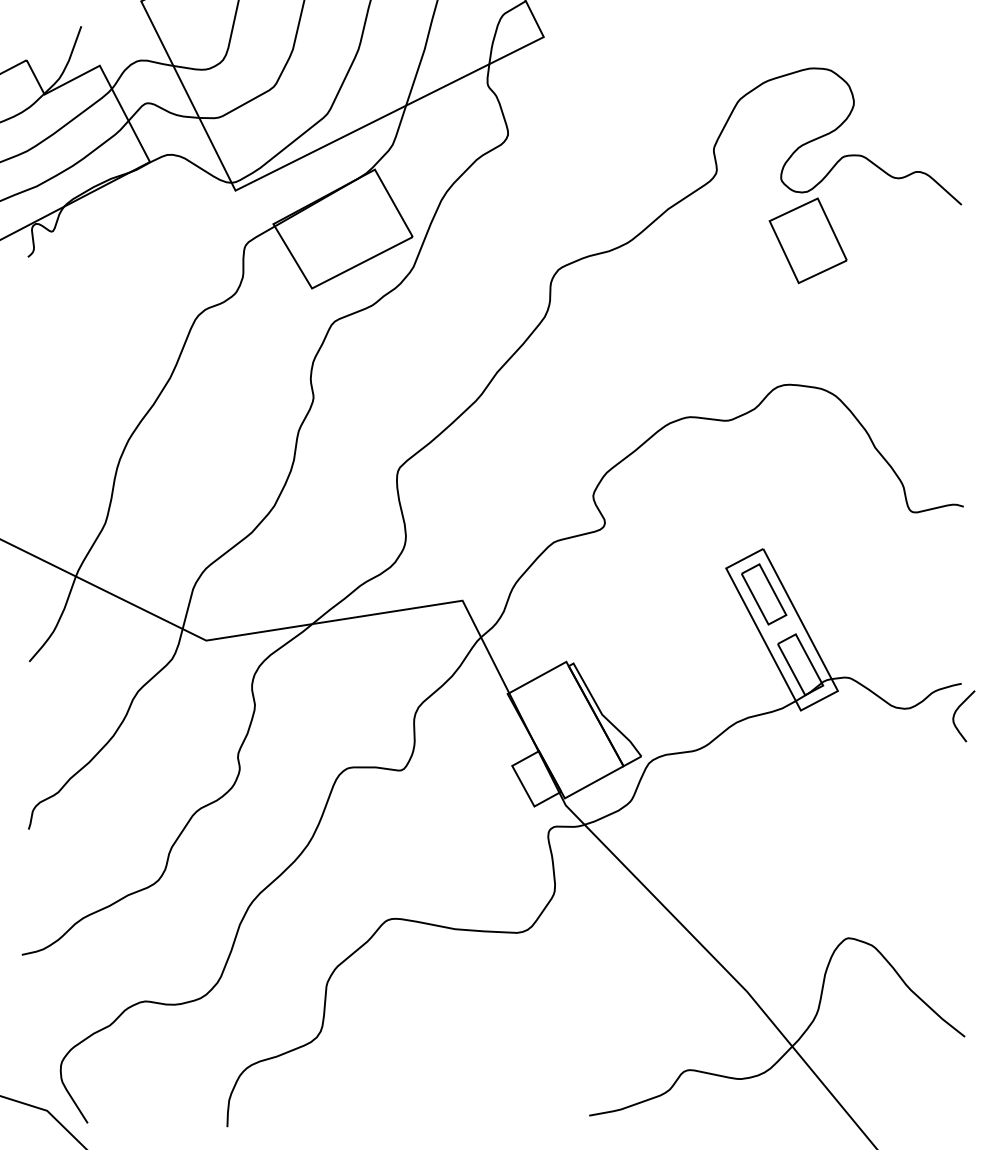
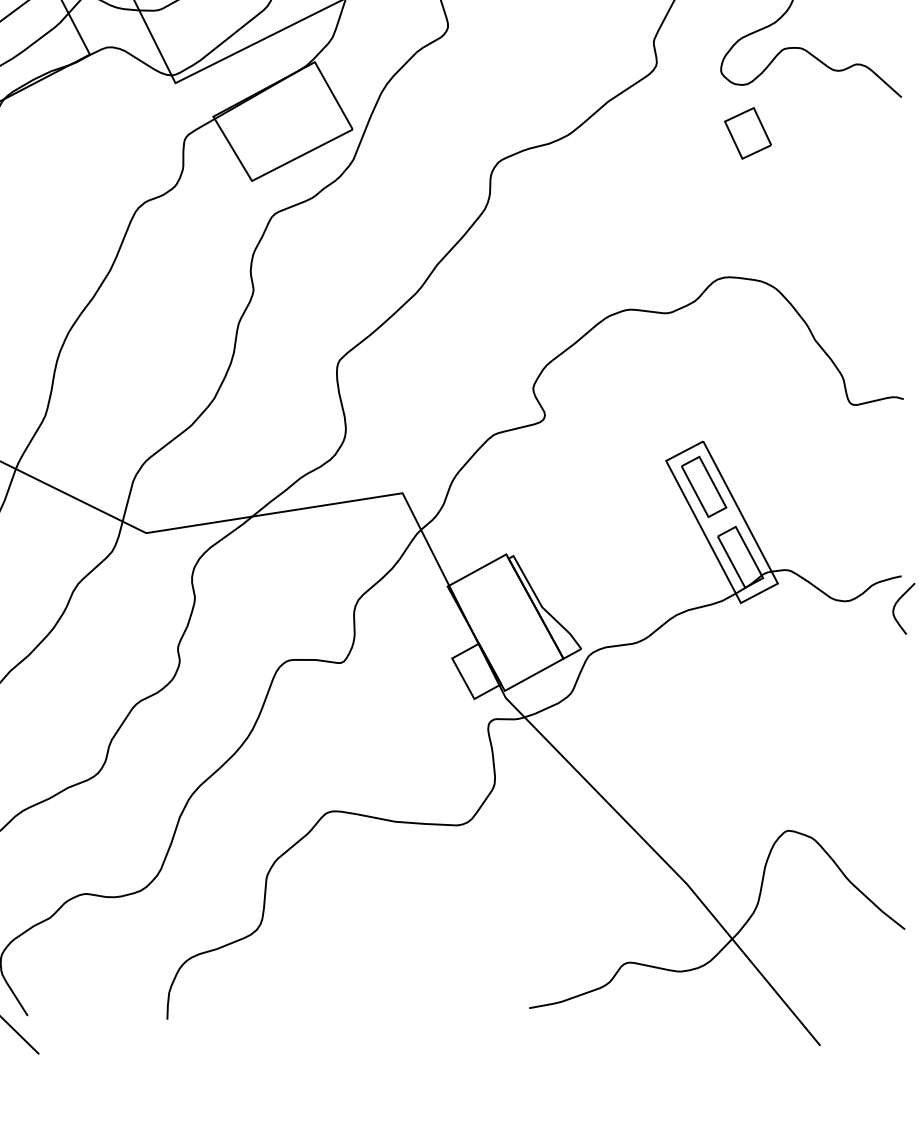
part: (807, 240) -> (747, 133), size x0.6

